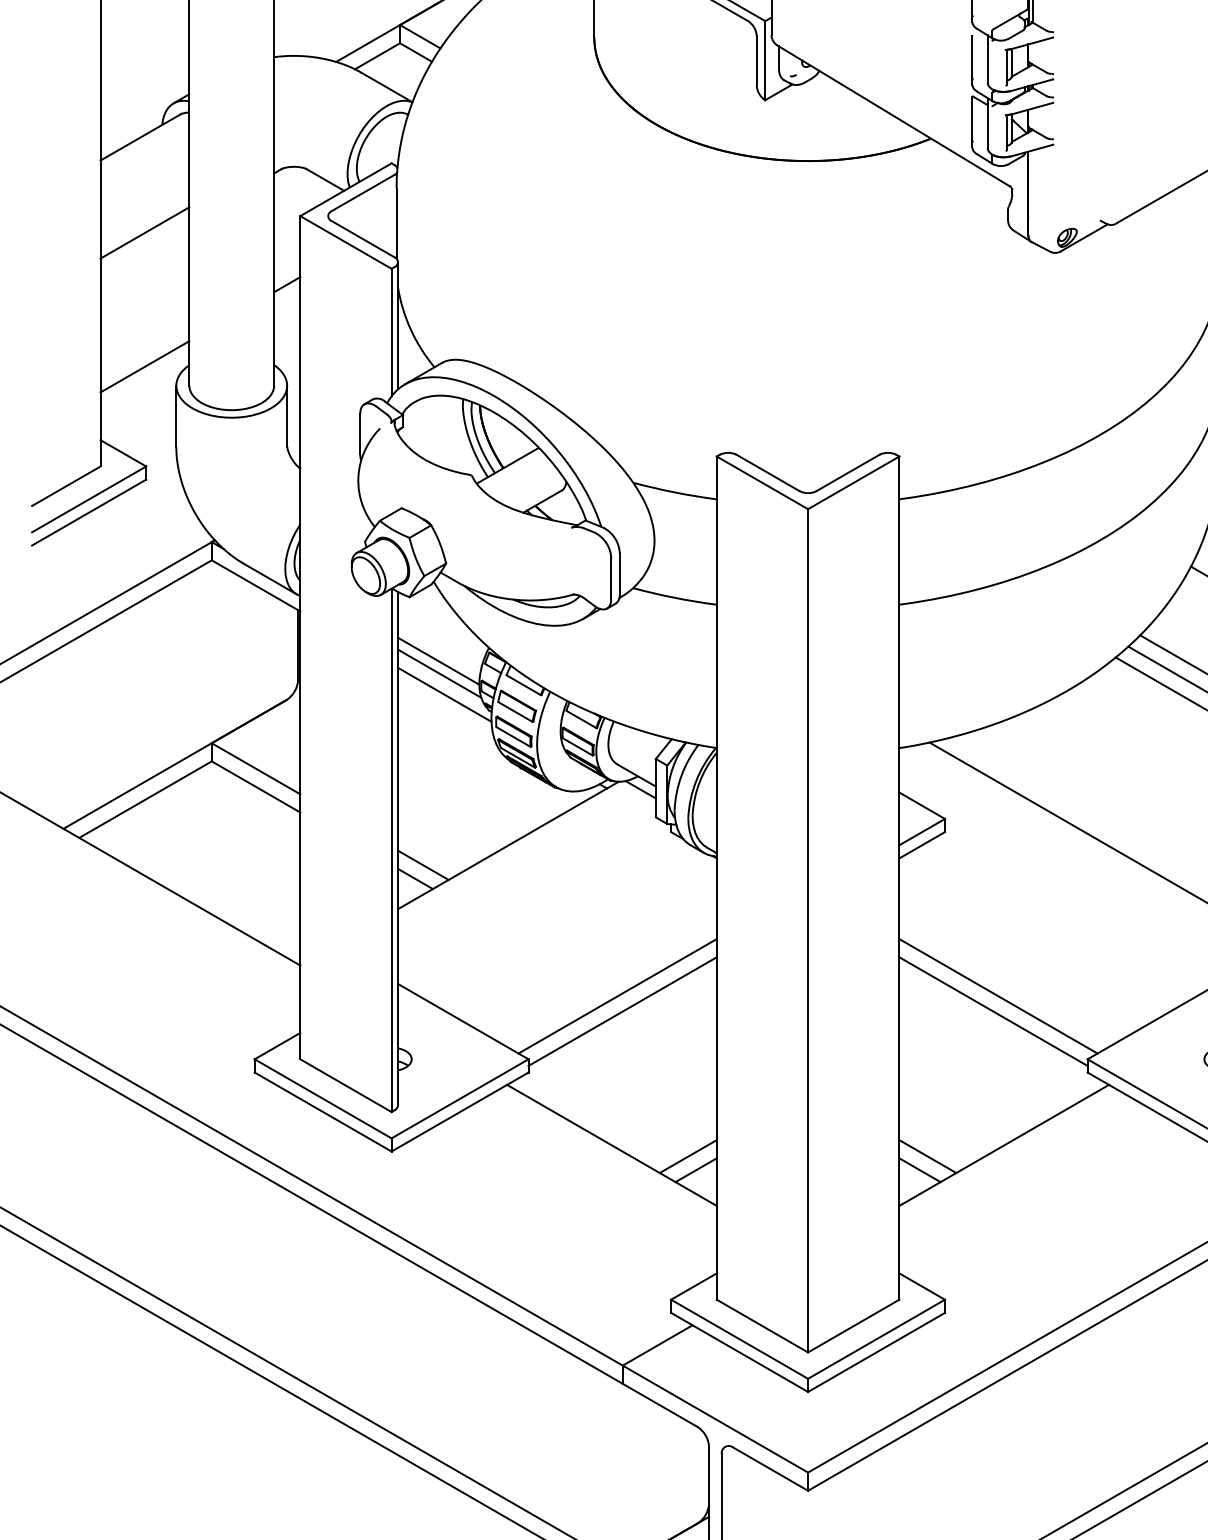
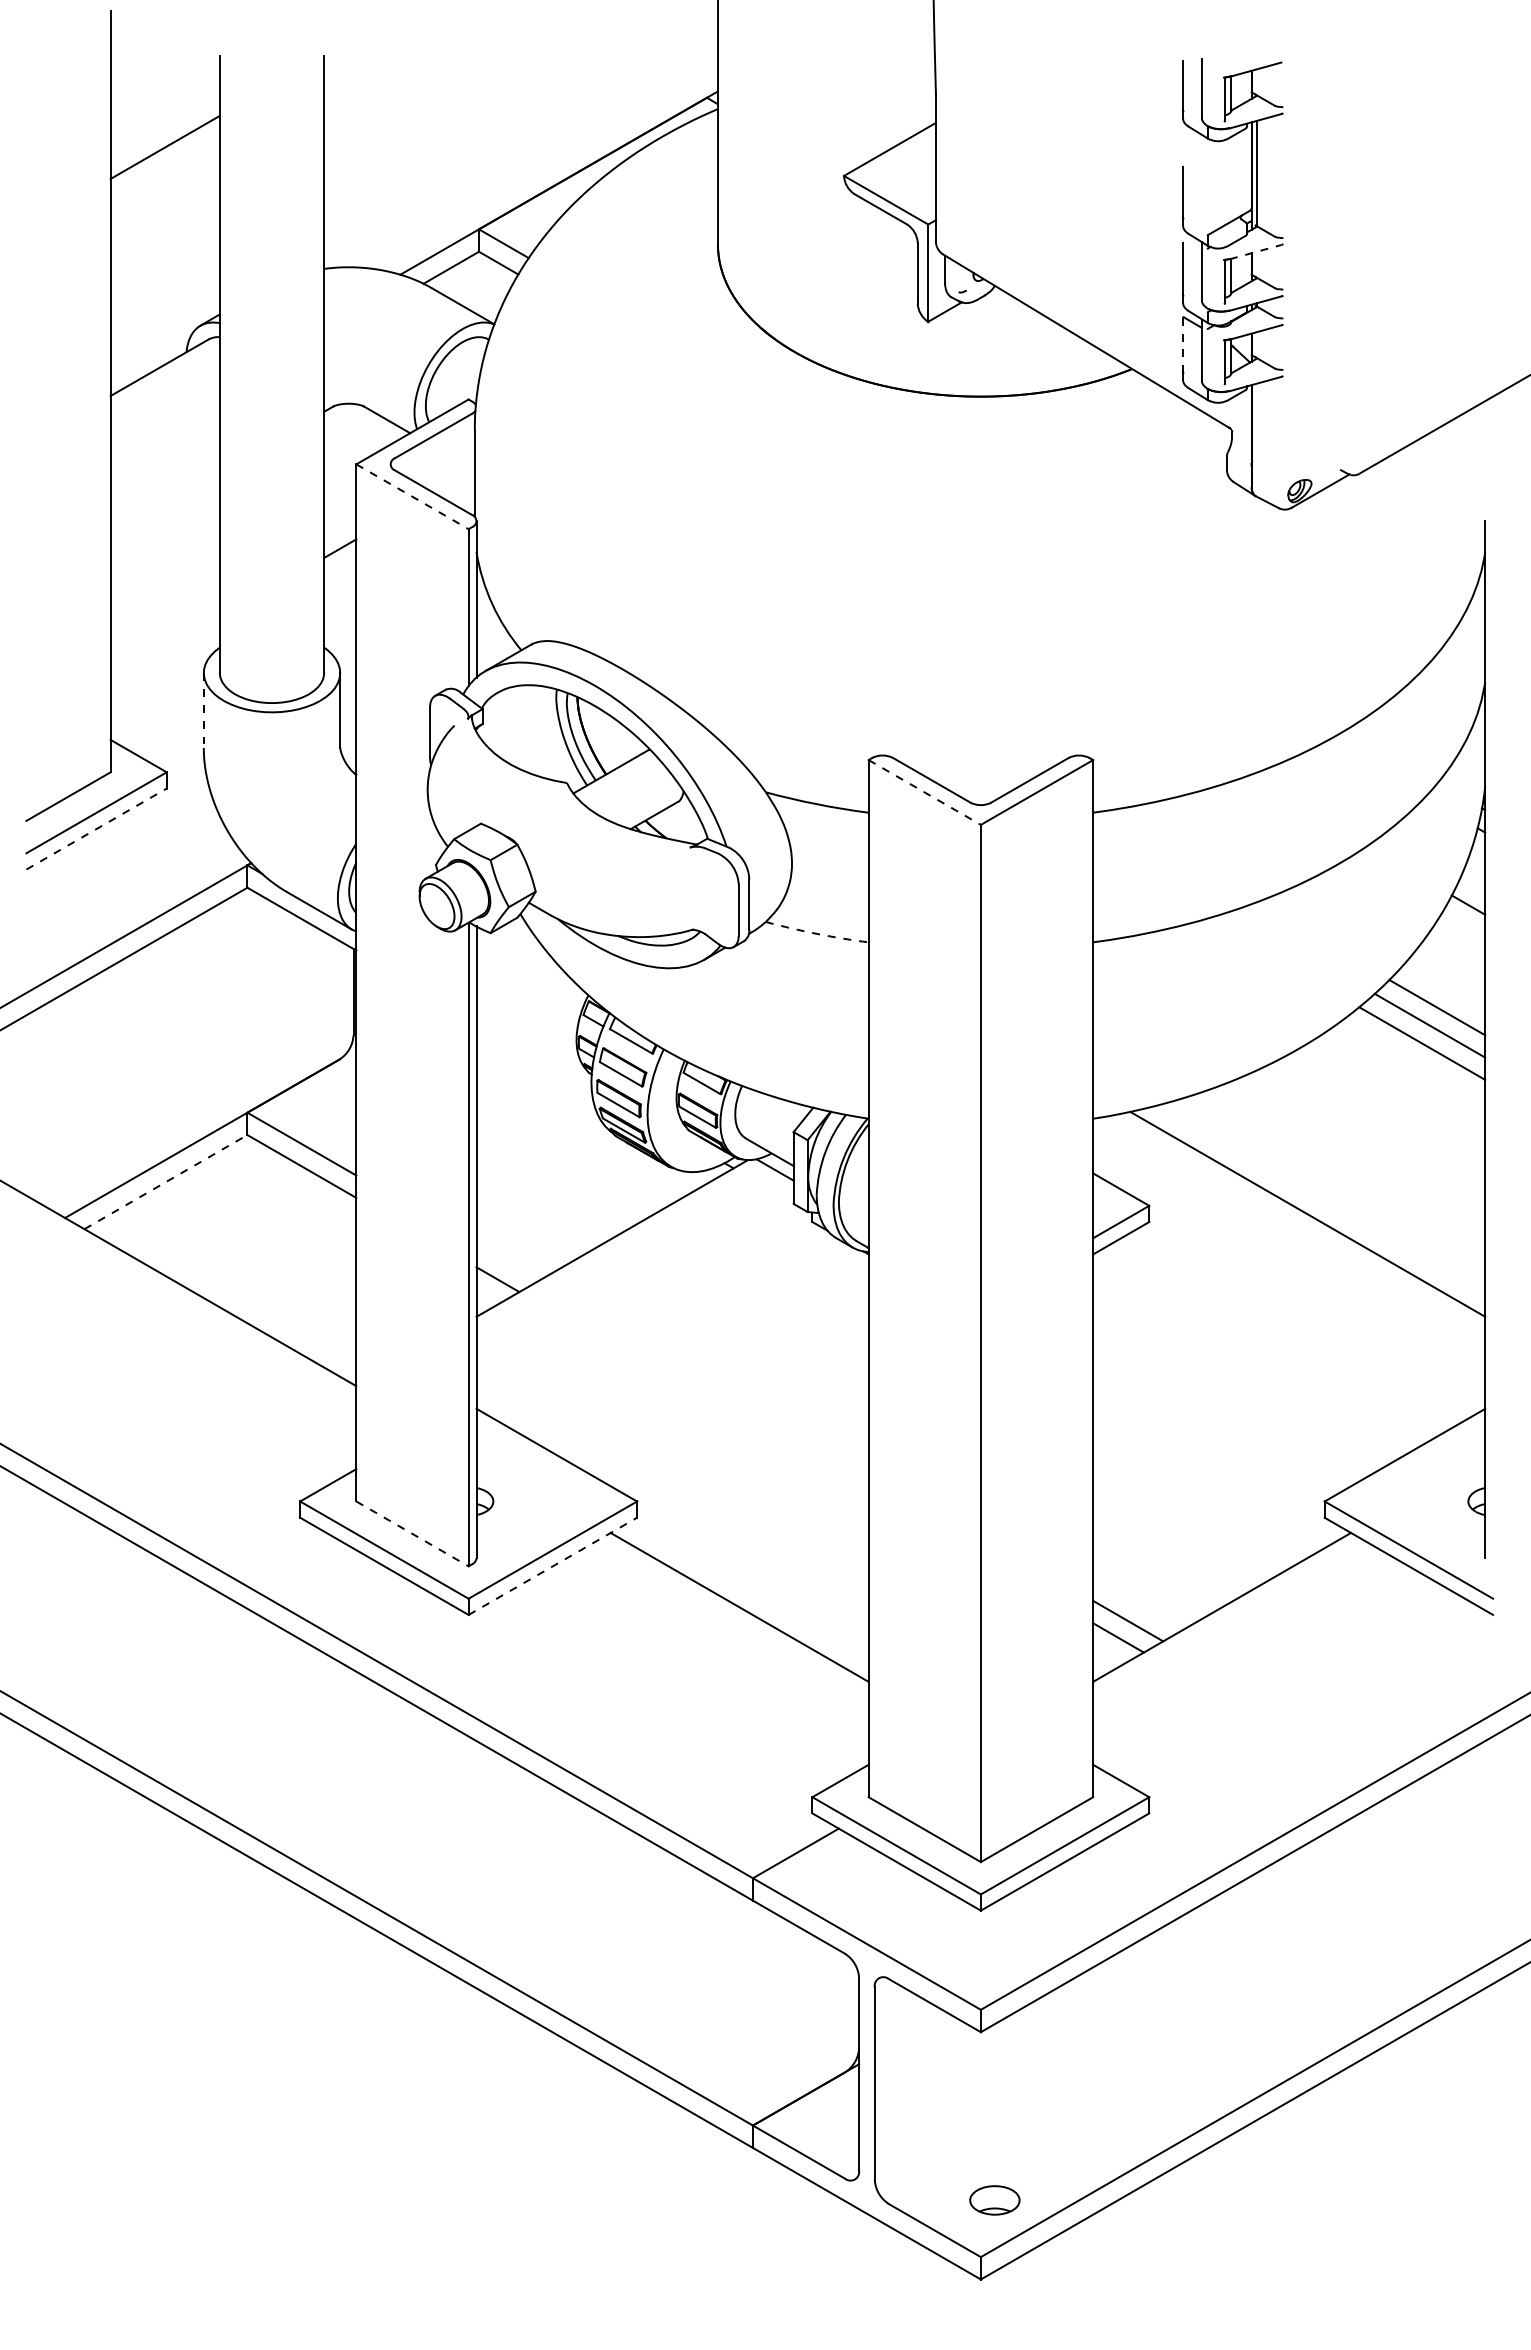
line: (1031, 43) -> (1255, 252), solid -> dashed
line: (971, 118) -> (1182, 344), solid -> dashed
line: (144, 232) -> (164, 484), removed
line: (345, 242) -> (412, 496), solid -> dashed
line: (144, 366) -> (164, 649), removed
line: (176, 416) -> (203, 710), solid -> dashed
line: (762, 482) -> (924, 792), solid -> dashed
line: (89, 512) -> (97, 828), solid -> dashed
arc: (674, 597) -> (816, 933), solid -> dashed
line: (438, 660) -> (526, 1011), removed
line: (439, 673) -> (527, 1026), removed
line: (444, 695) -> (533, 1053), removed
line: (145, 799) -> (166, 1181), solid -> dashed
line: (423, 865) -> (507, 1262), removed
line: (617, 995) -> (746, 1423), removed
line: (998, 995) -> (1215, 1423), removed
line: (622, 1011) -> (752, 1442), removed
line: (993, 1011) -> (1208, 1442), removed
line: (345, 1085) -> (412, 1533), solid -> dashed
line: (460, 1112) -> (553, 1566), solid -> dashed
line: (688, 1156) -> (833, 1620), removed
line: (695, 1169) -> (842, 1637), removed

